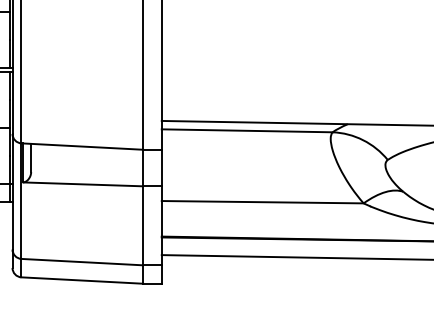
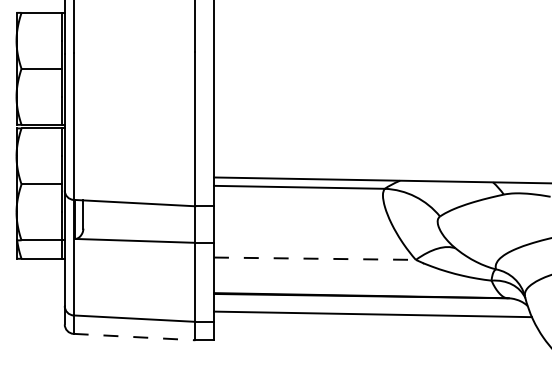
line: (262, 201) -> (314, 258), solid -> dashed
line: (82, 280) -> (134, 337), solid -> dashed

